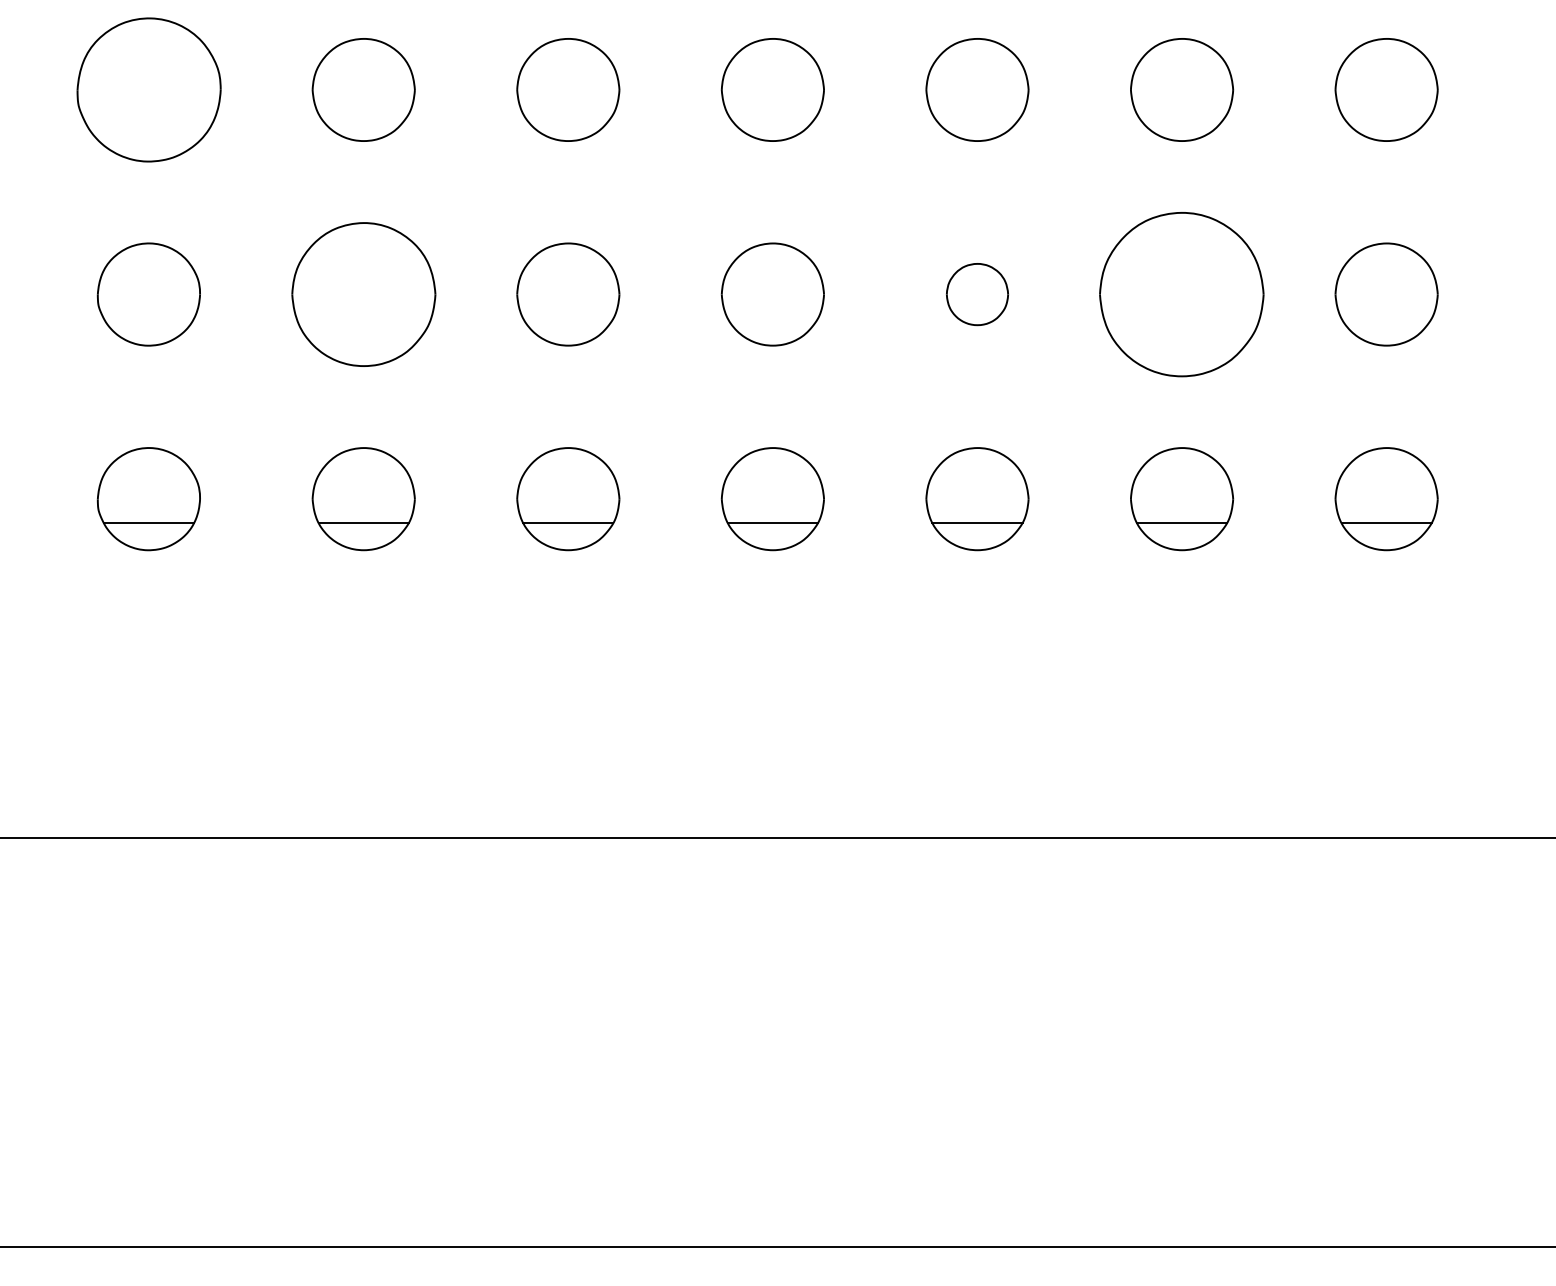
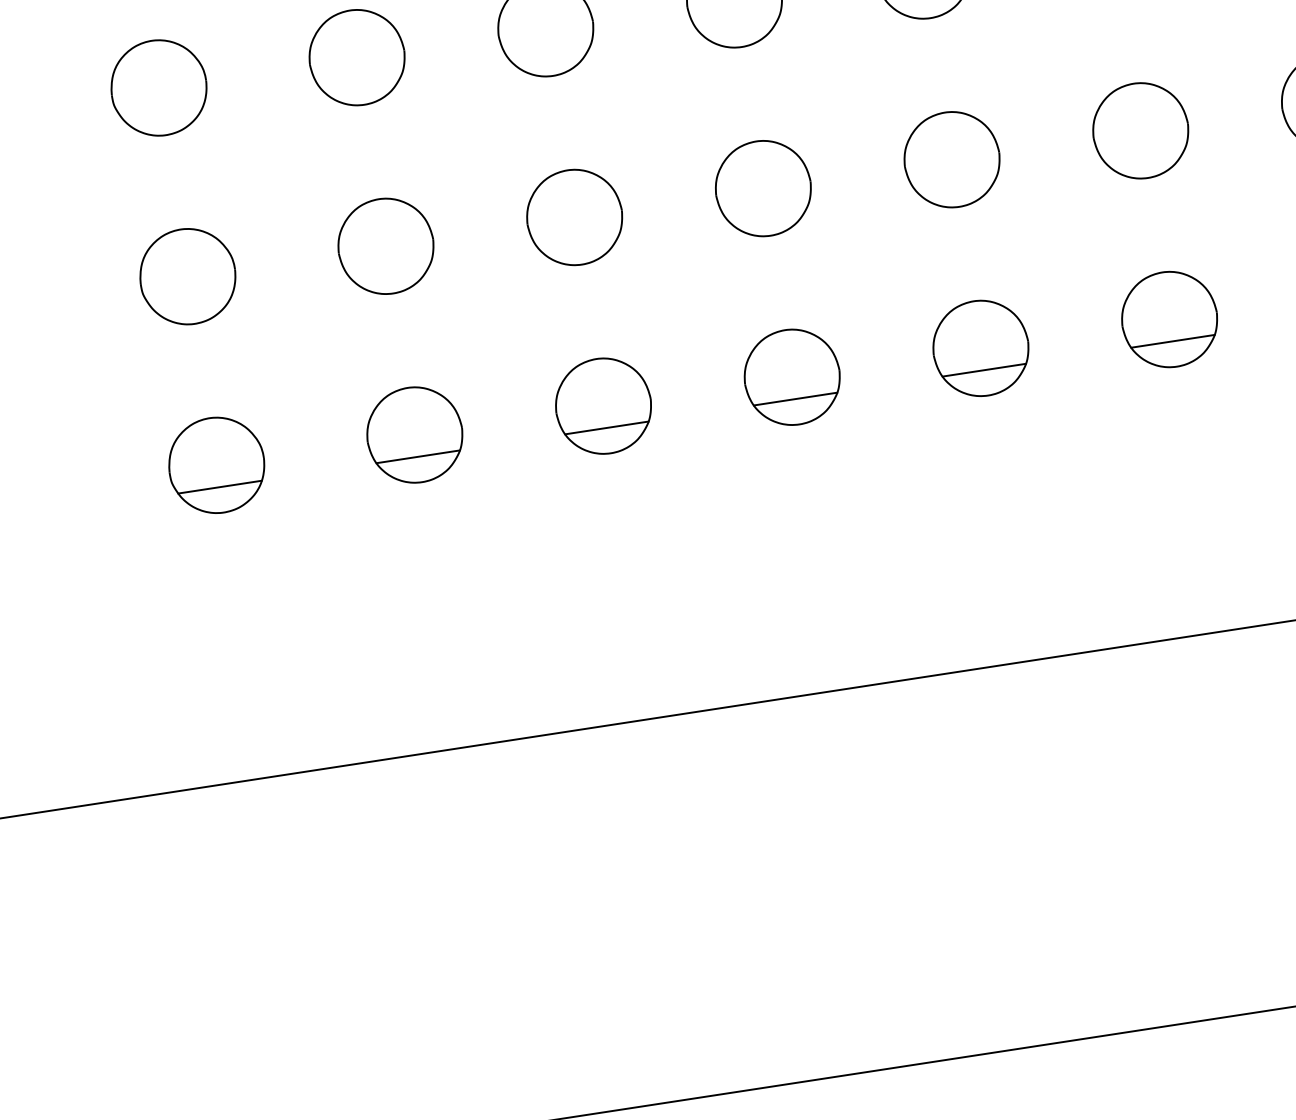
part: (148, 89) -> (158, 87), size x0.71
part: (363, 294) -> (385, 246), size x0.71
part: (977, 294) -> (952, 159), size x1.67
part: (1182, 294) -> (1141, 130), size x0.62

